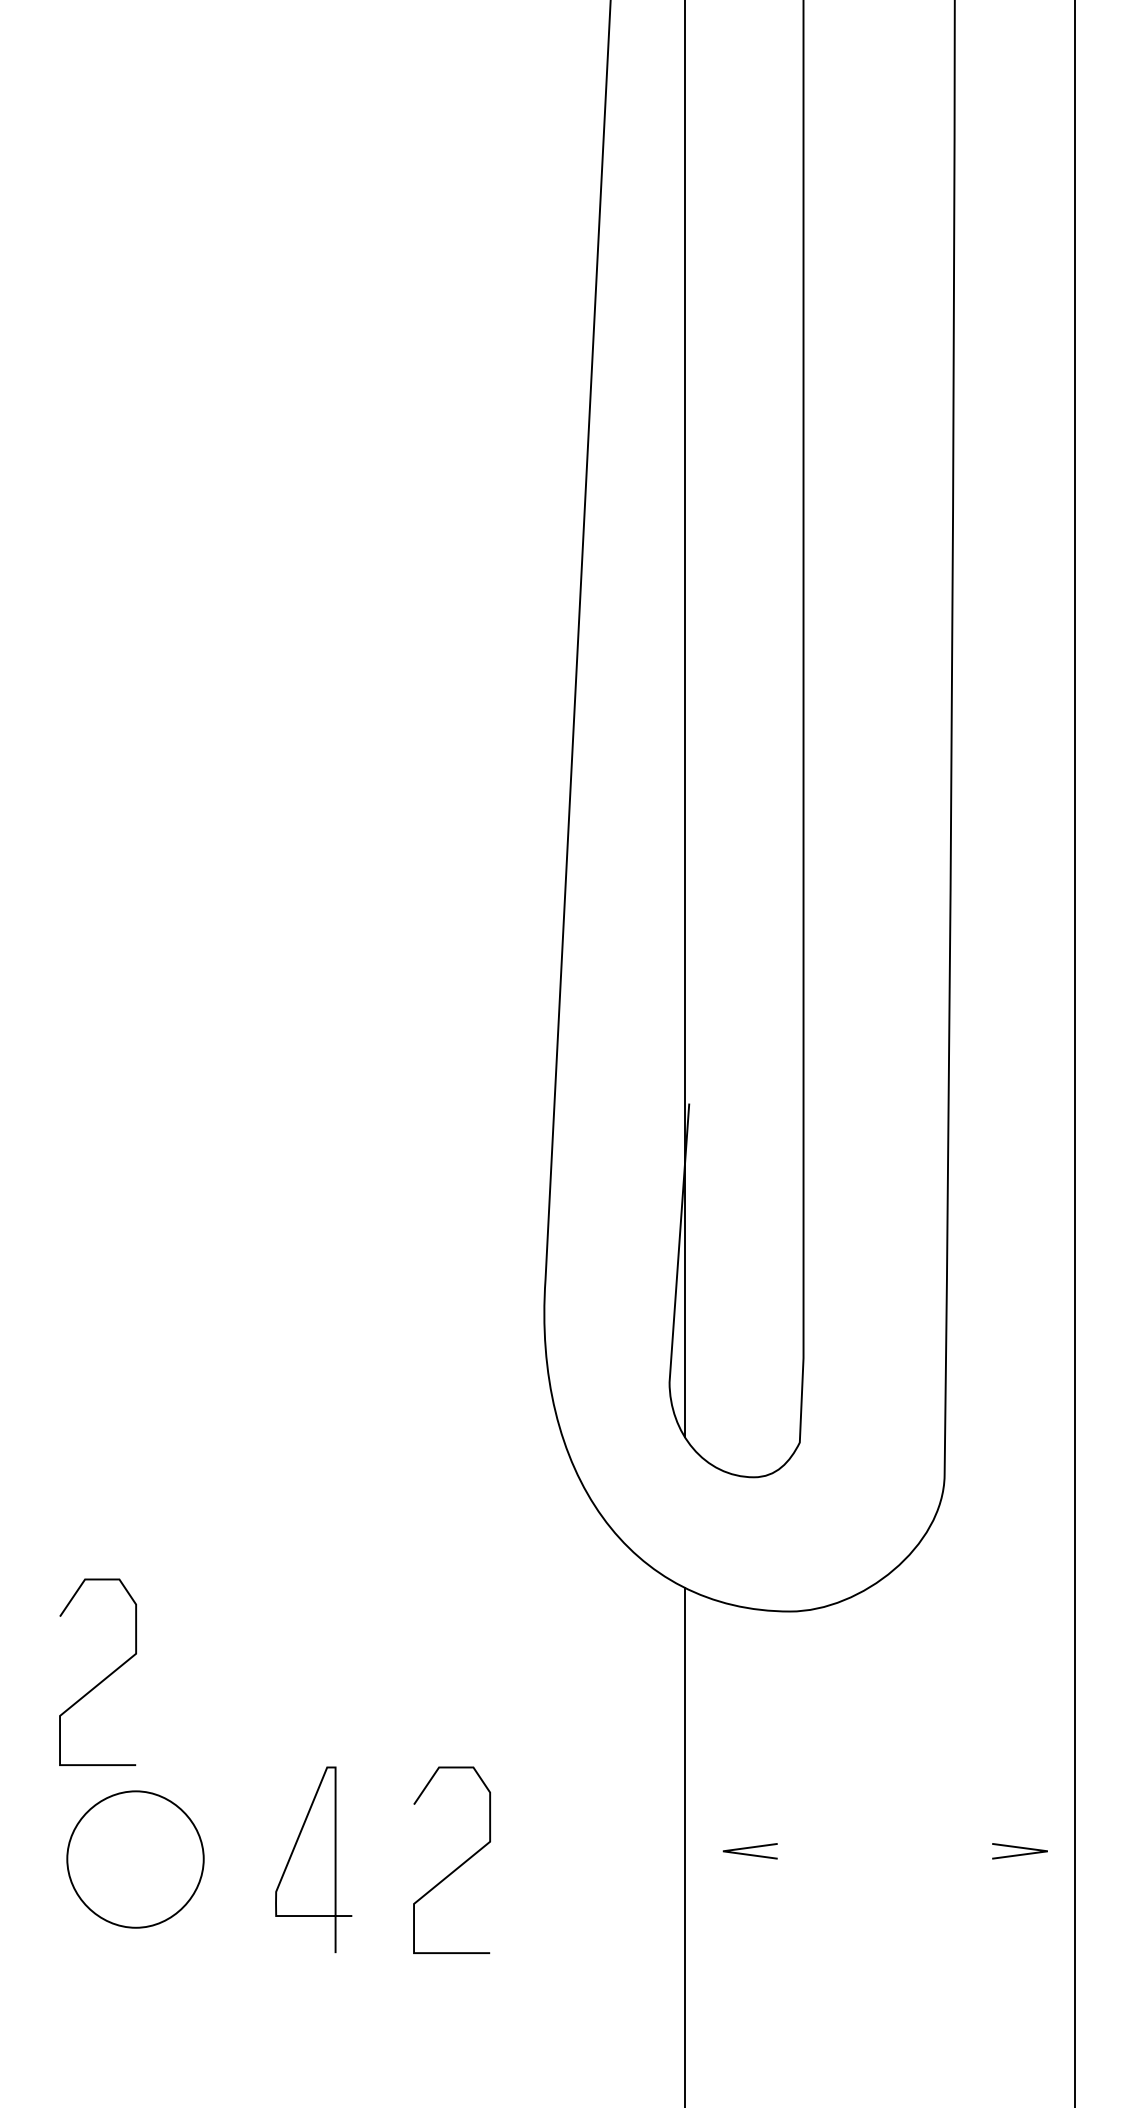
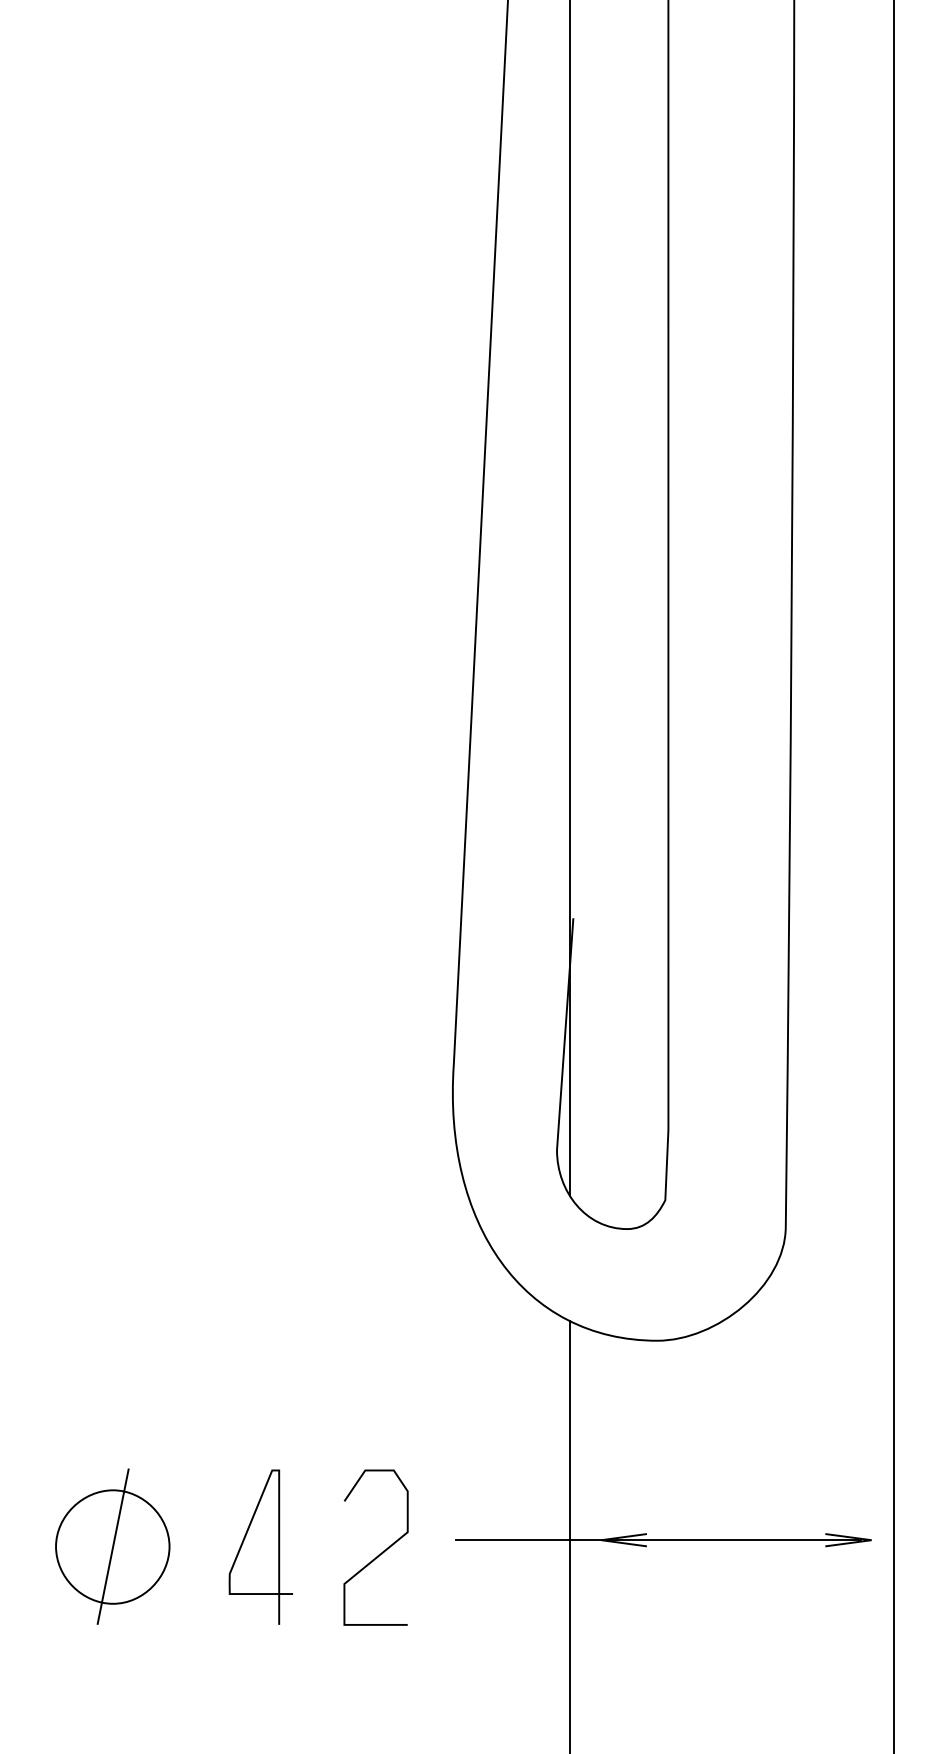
curve: (101, 1680) -> (84, 1398), removed
line: (791, 1851) -> (658, 1540), added
line: (135, 1858) -> (112, 1546), added

